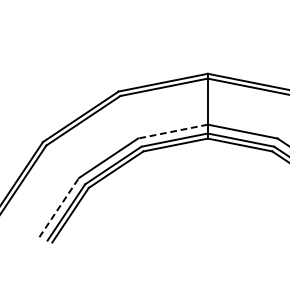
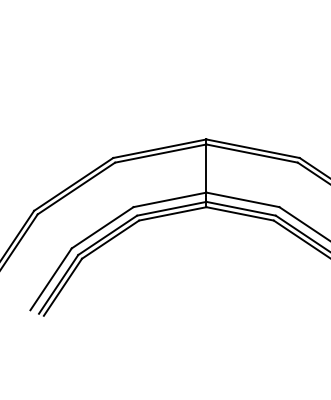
line: (172, 131) -> (169, 199), dashed -> solid
line: (59, 206) -> (51, 278), dashed -> solid

